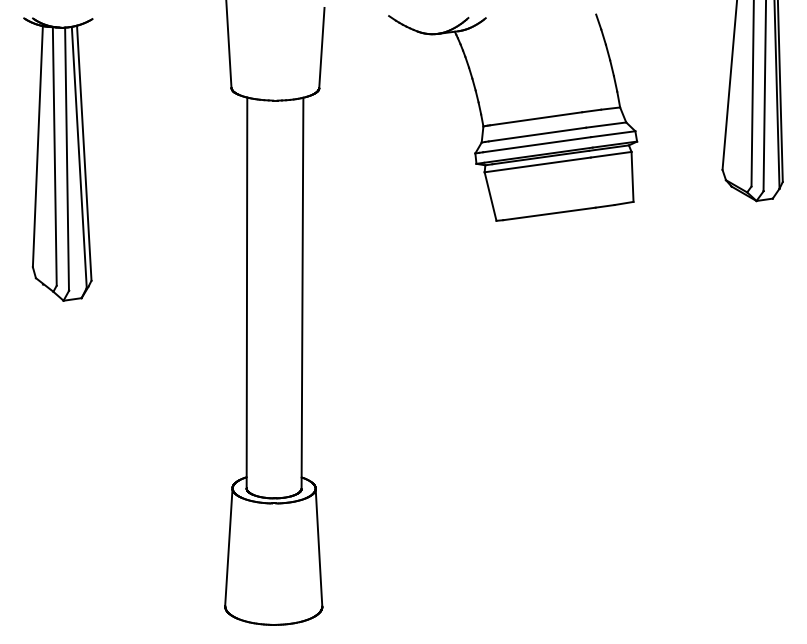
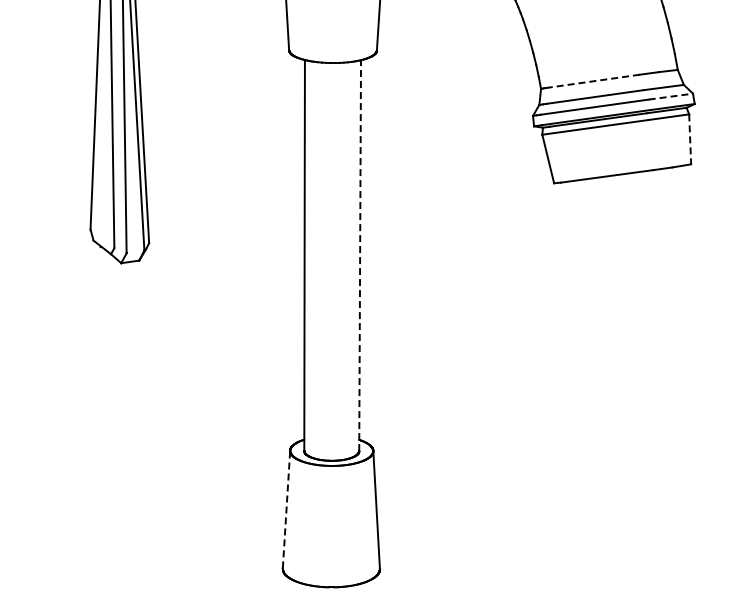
line: (536, 118) -> (594, 80), solid -> dashed
line: (613, 134) -> (671, 96), solid -> dashed
line: (632, 176) -> (690, 138), solid -> dashed
line: (302, 292) -> (360, 254), solid -> dashed
line: (228, 547) -> (286, 509), solid -> dashed

